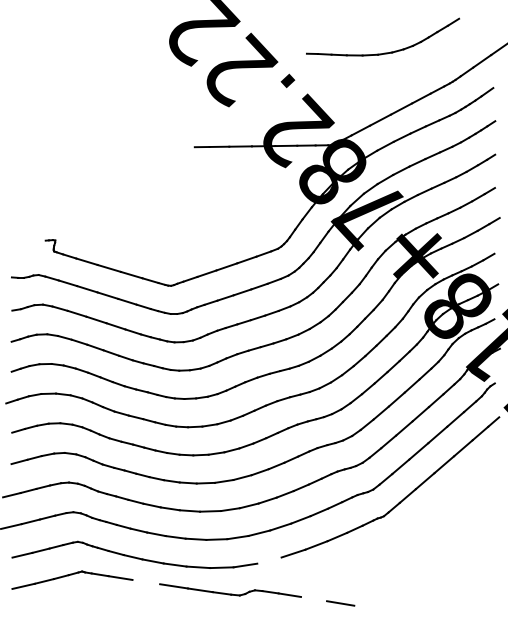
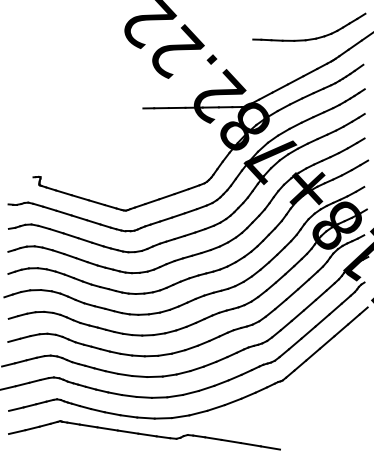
part: (384, 52) -> (310, 38), moved
line: (269, 560) -> (198, 413), added
line: (146, 581) -> (107, 428), added
line: (313, 598) -> (230, 441), added
line: (367, 607) -> (270, 447), added

